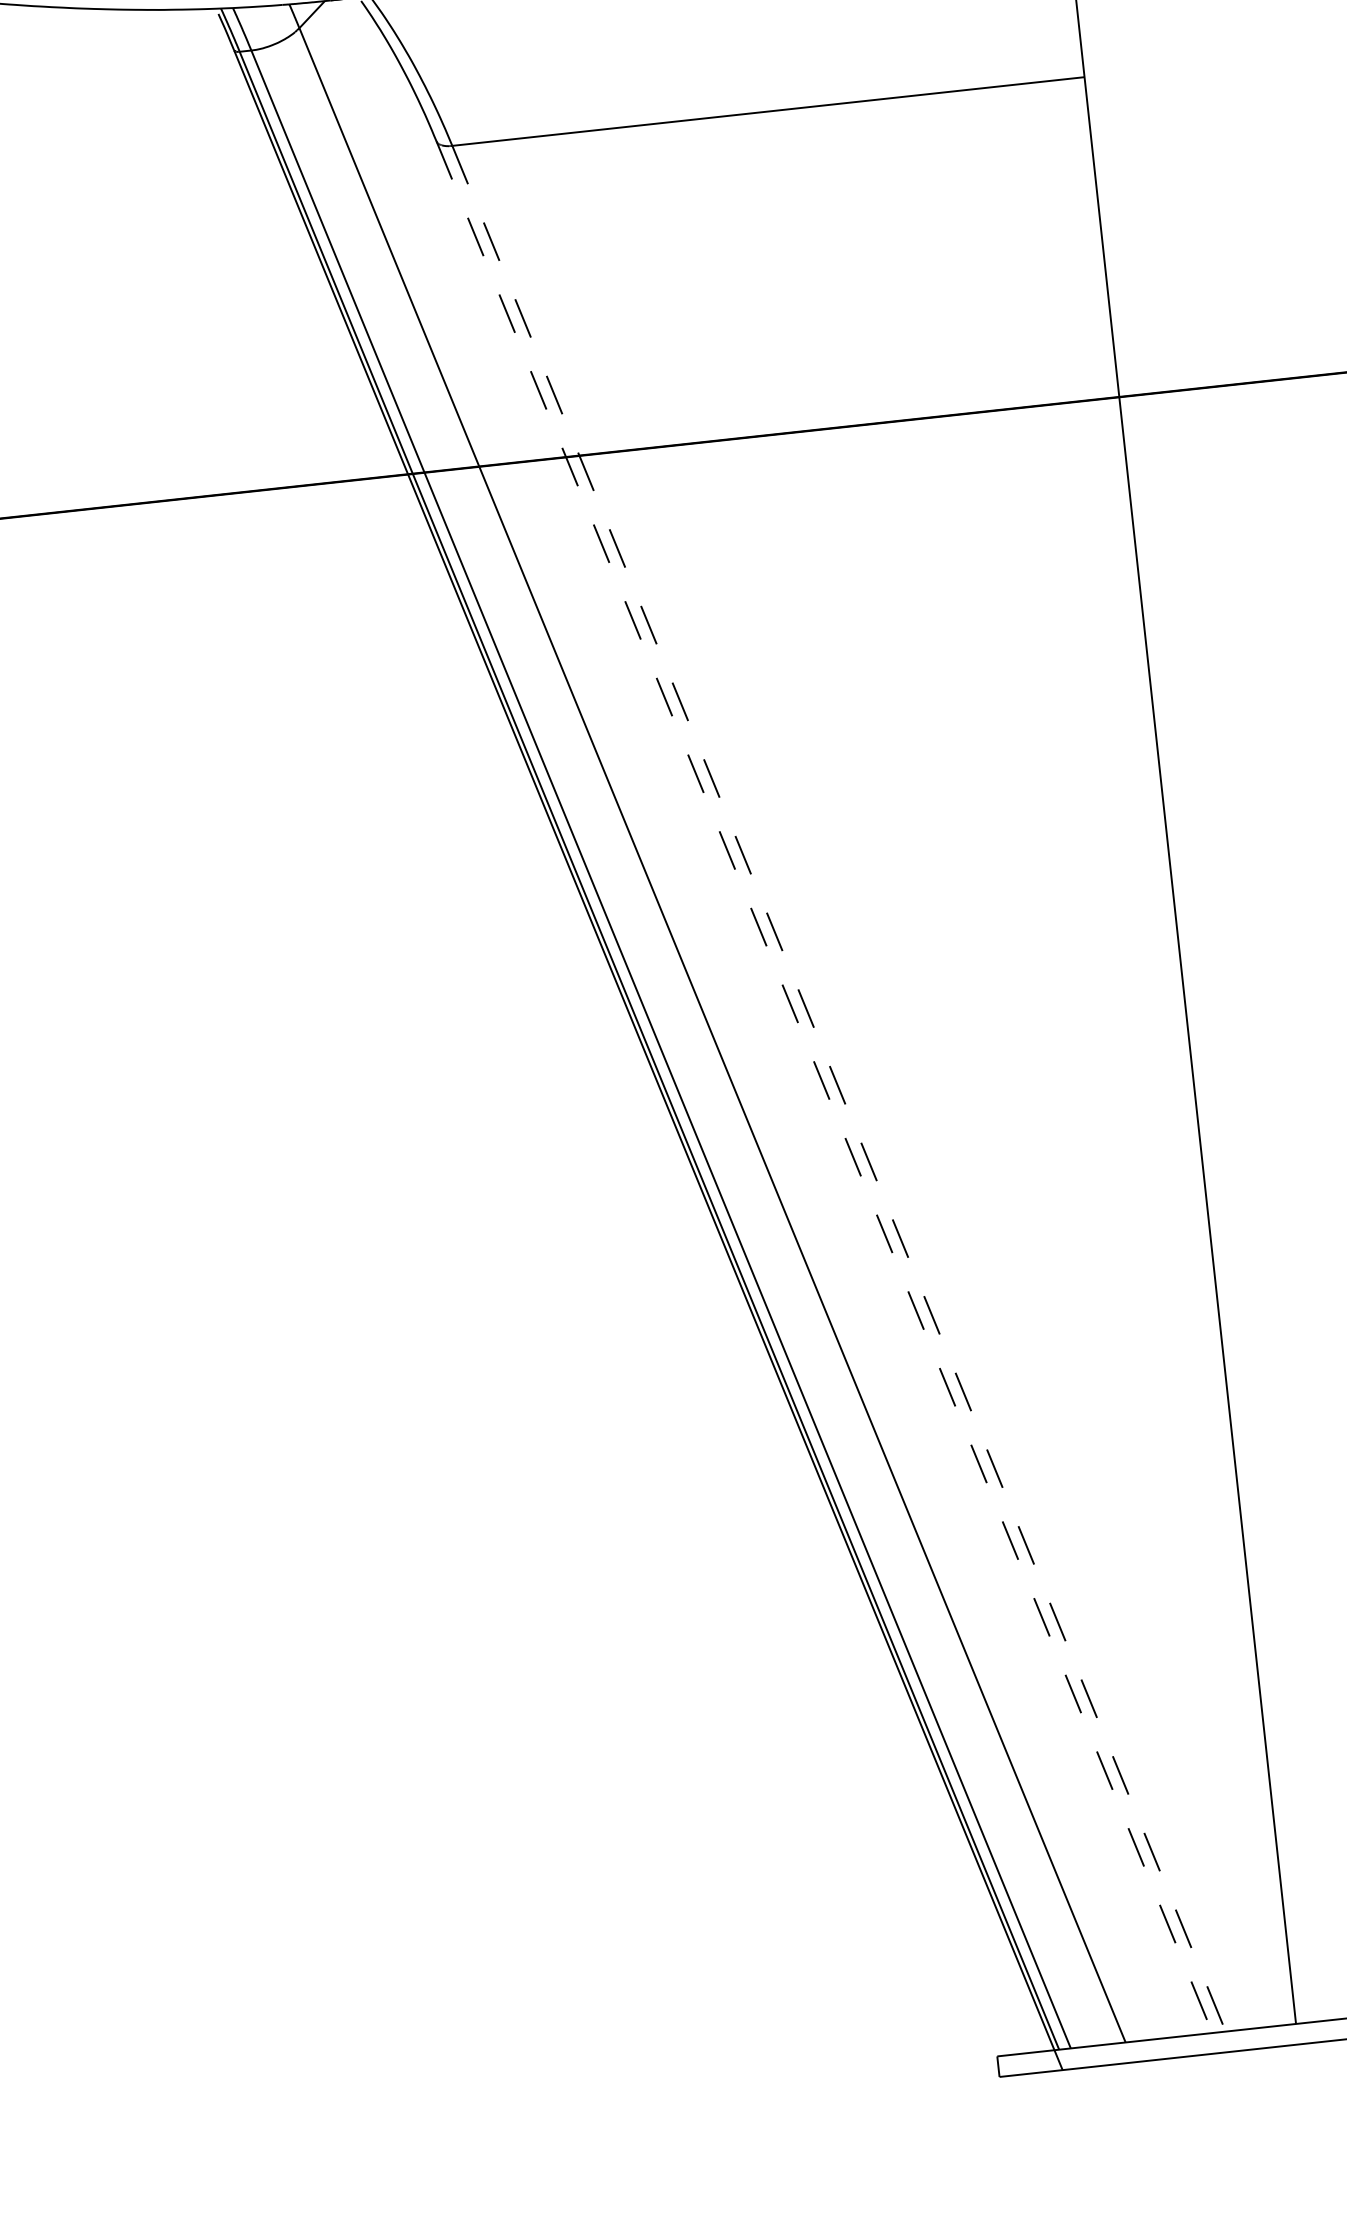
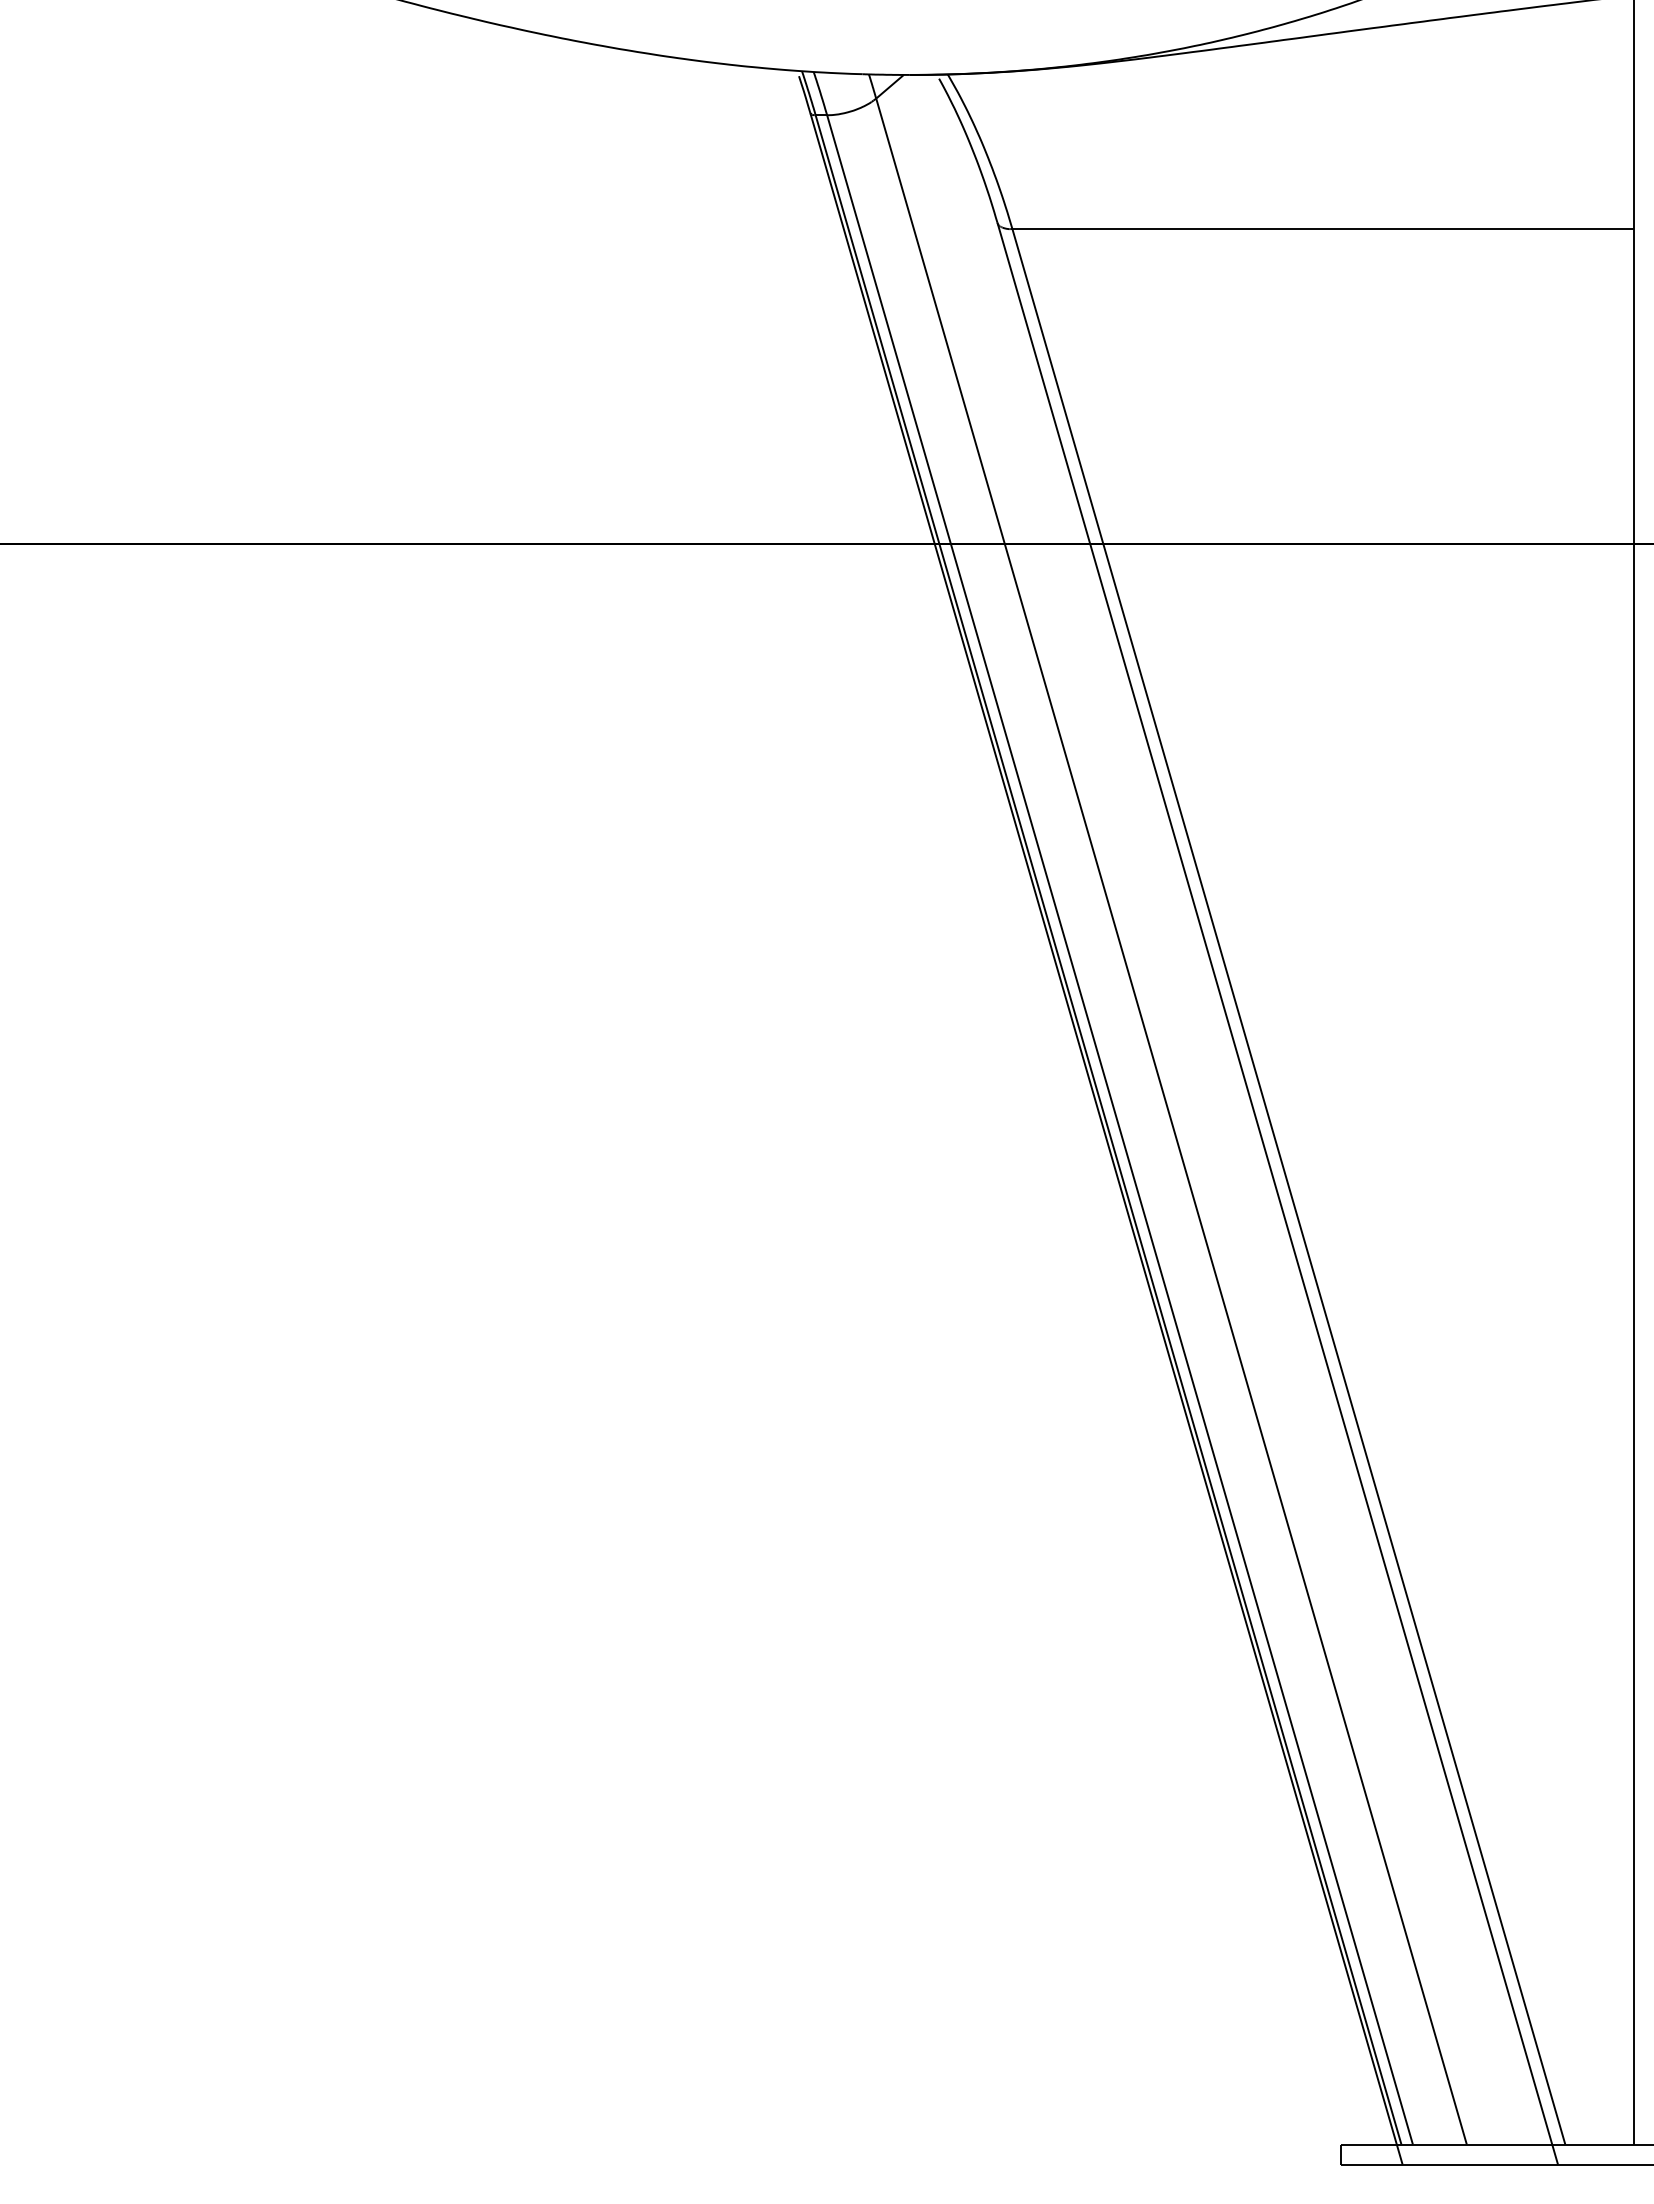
line: (838, 1088) -> (1288, 1186), dashed -> solid
line: (828, 1096) -> (1277, 1193), dashed -> solid

